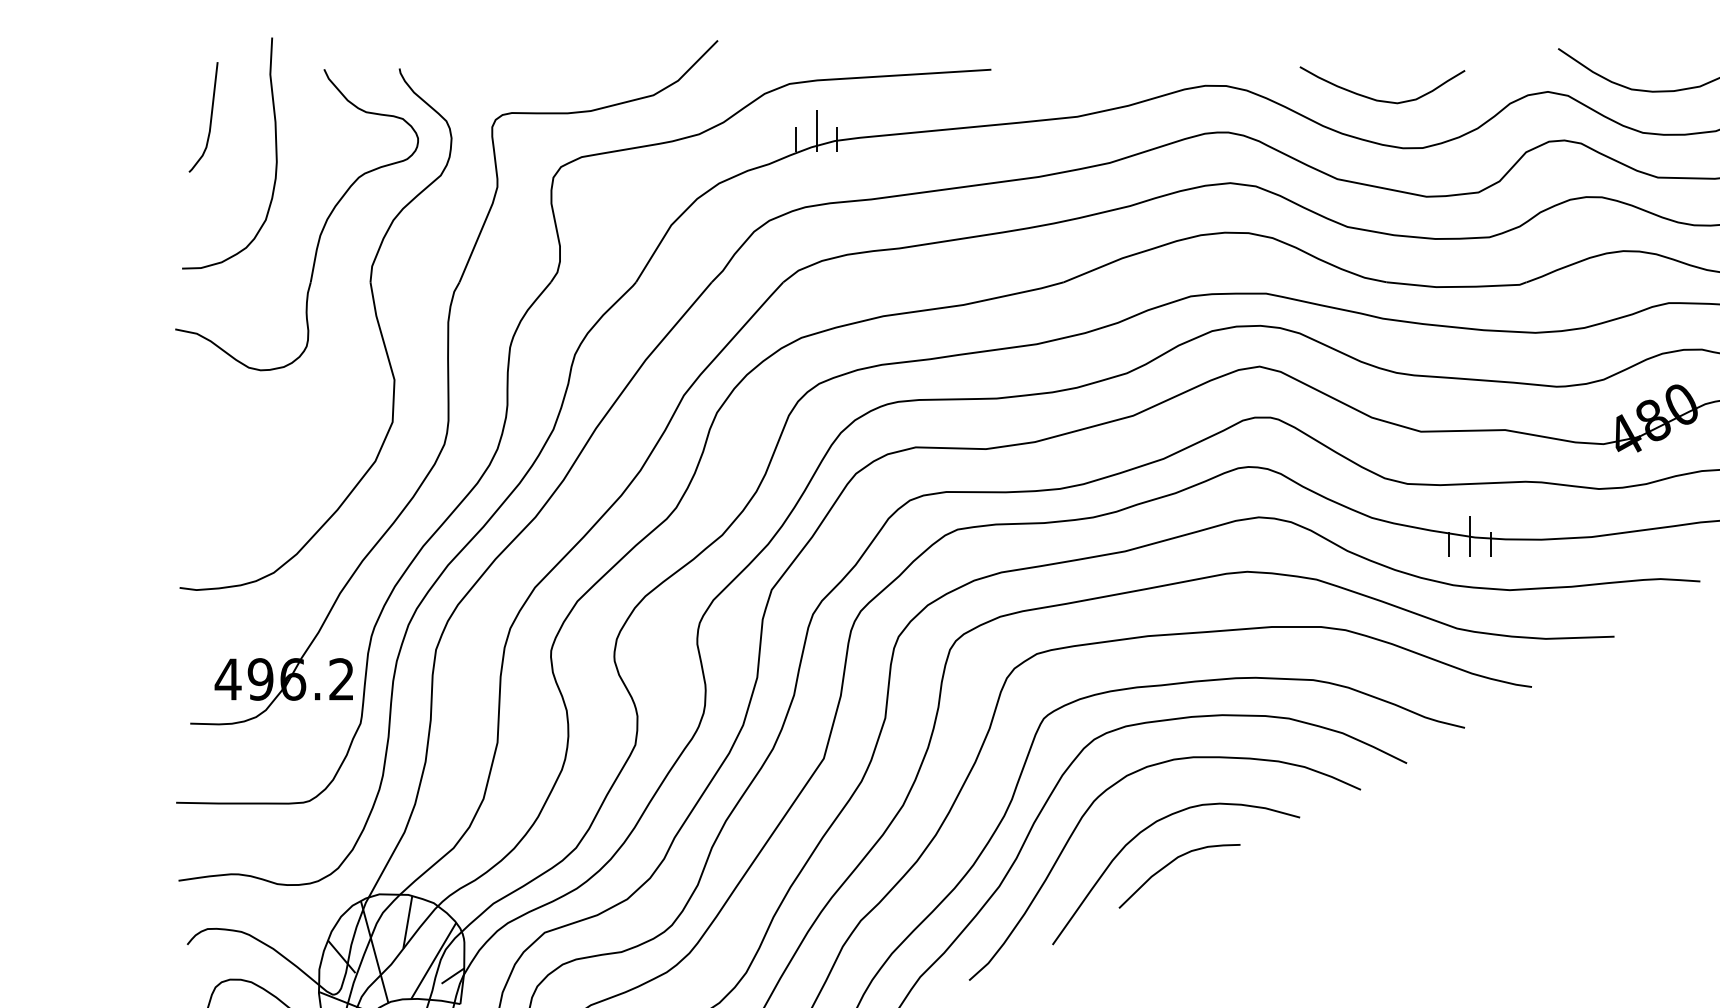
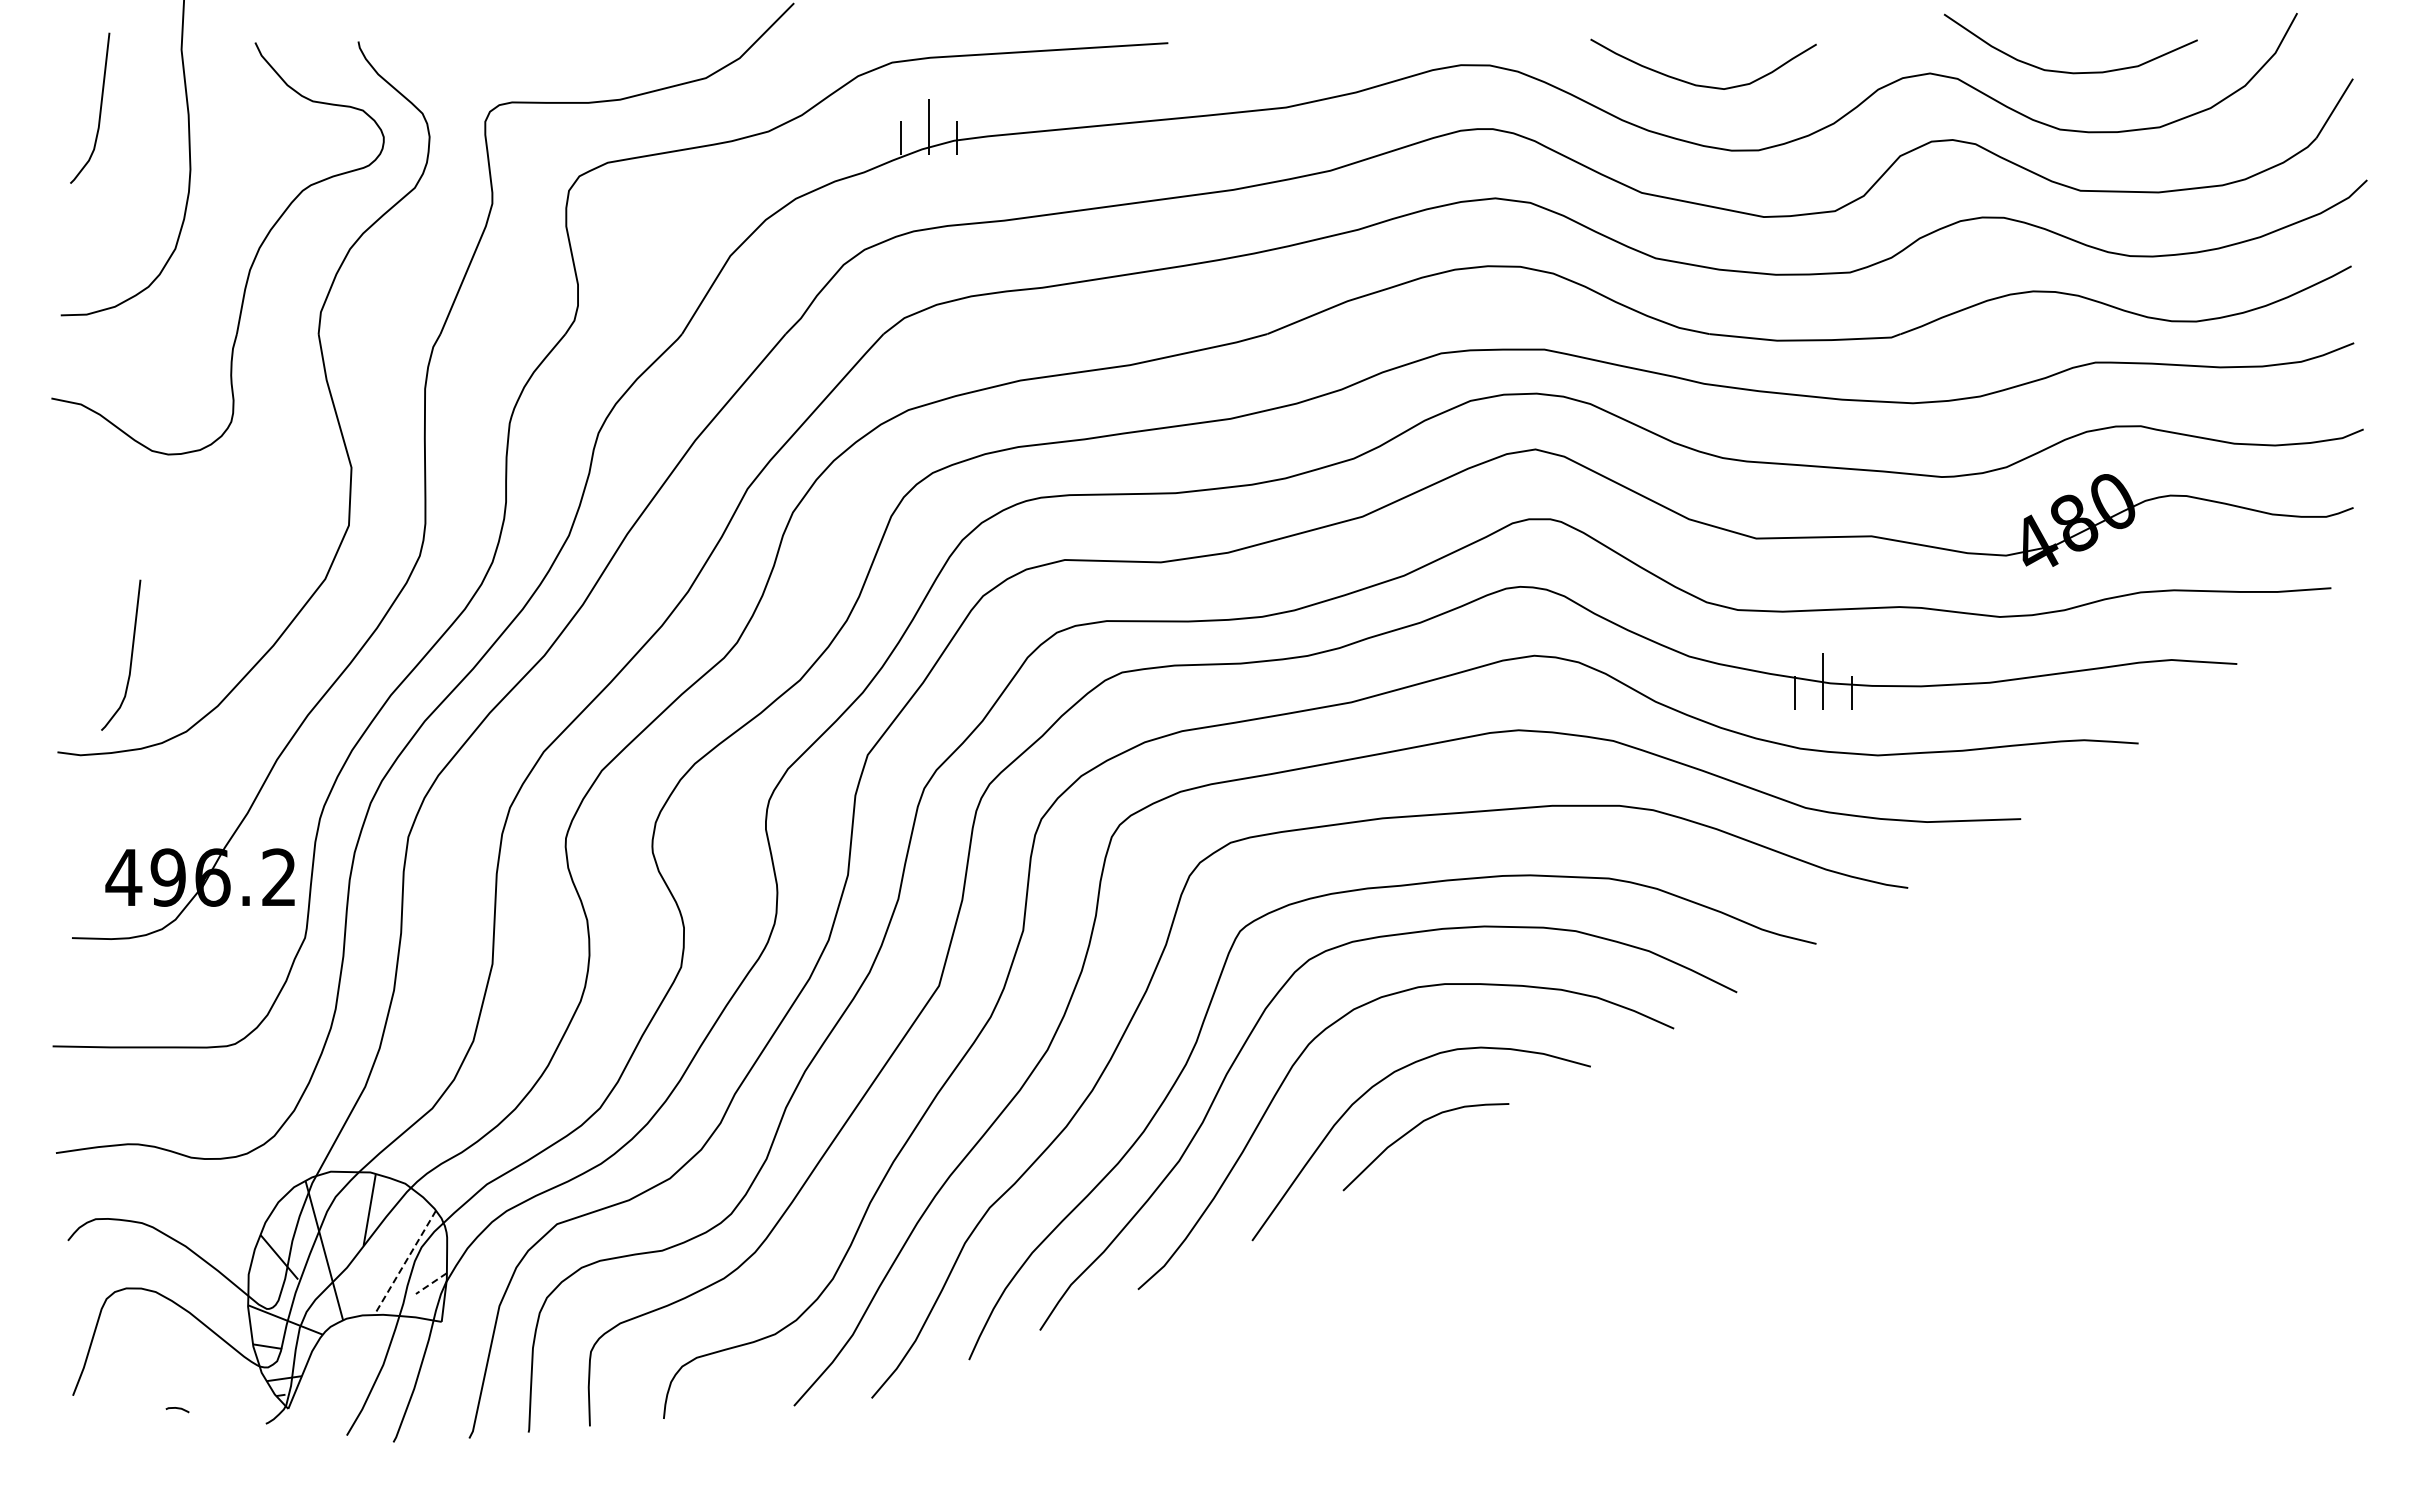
curve: (233, 517) -> (130, 656), added
line: (433, 960) -> (405, 1262), solid -> dashed
line: (452, 976) -> (431, 1283), solid -> dashed

